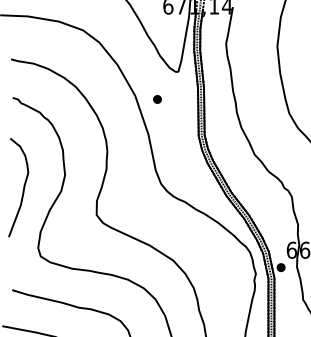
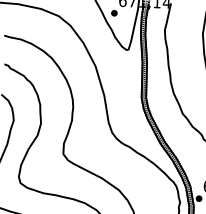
part: (157, 99) -> (114, 13), moved

